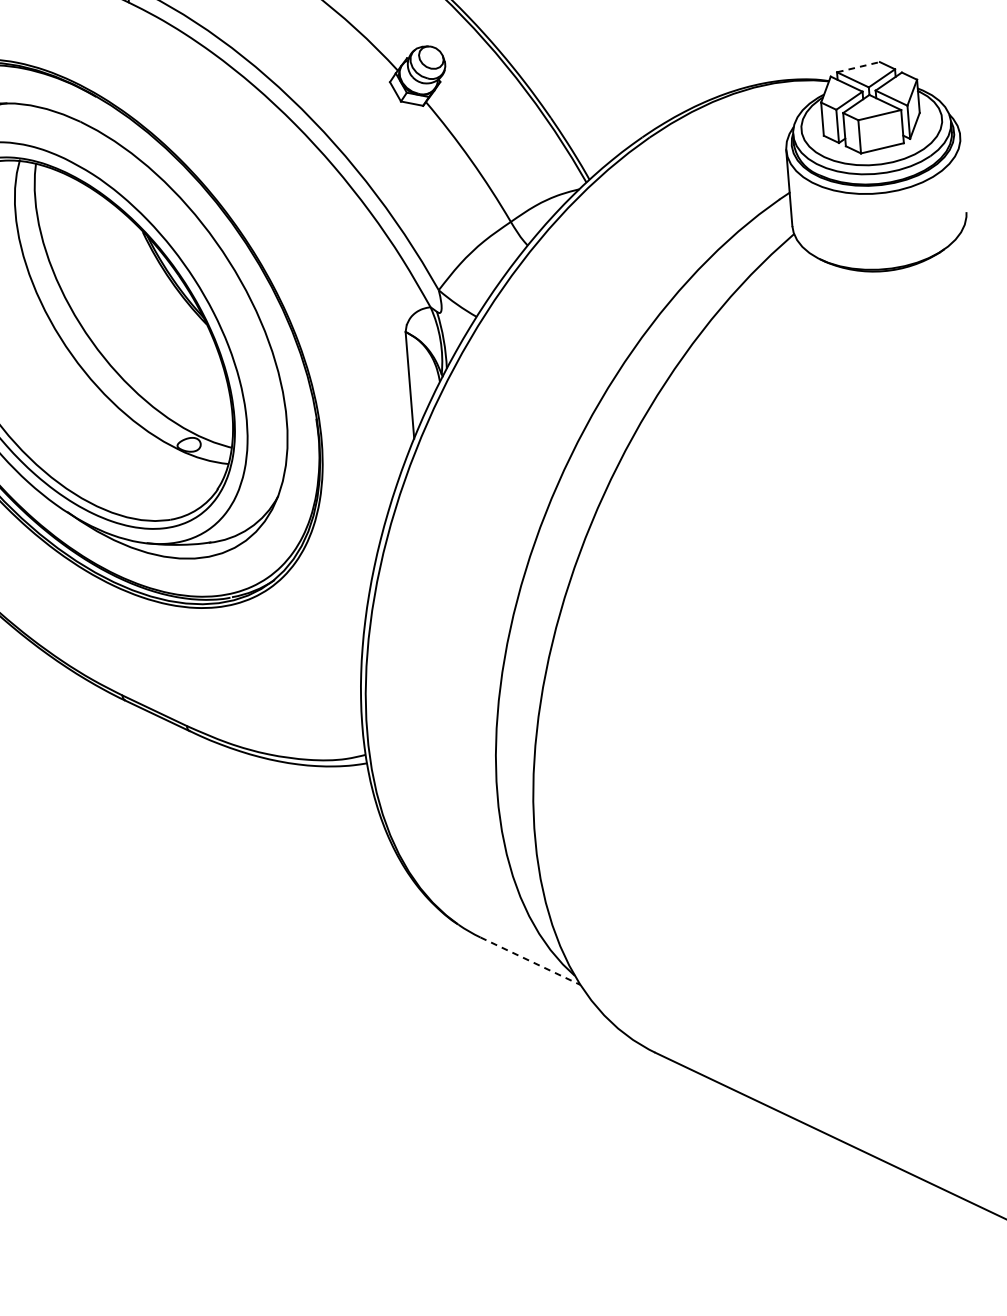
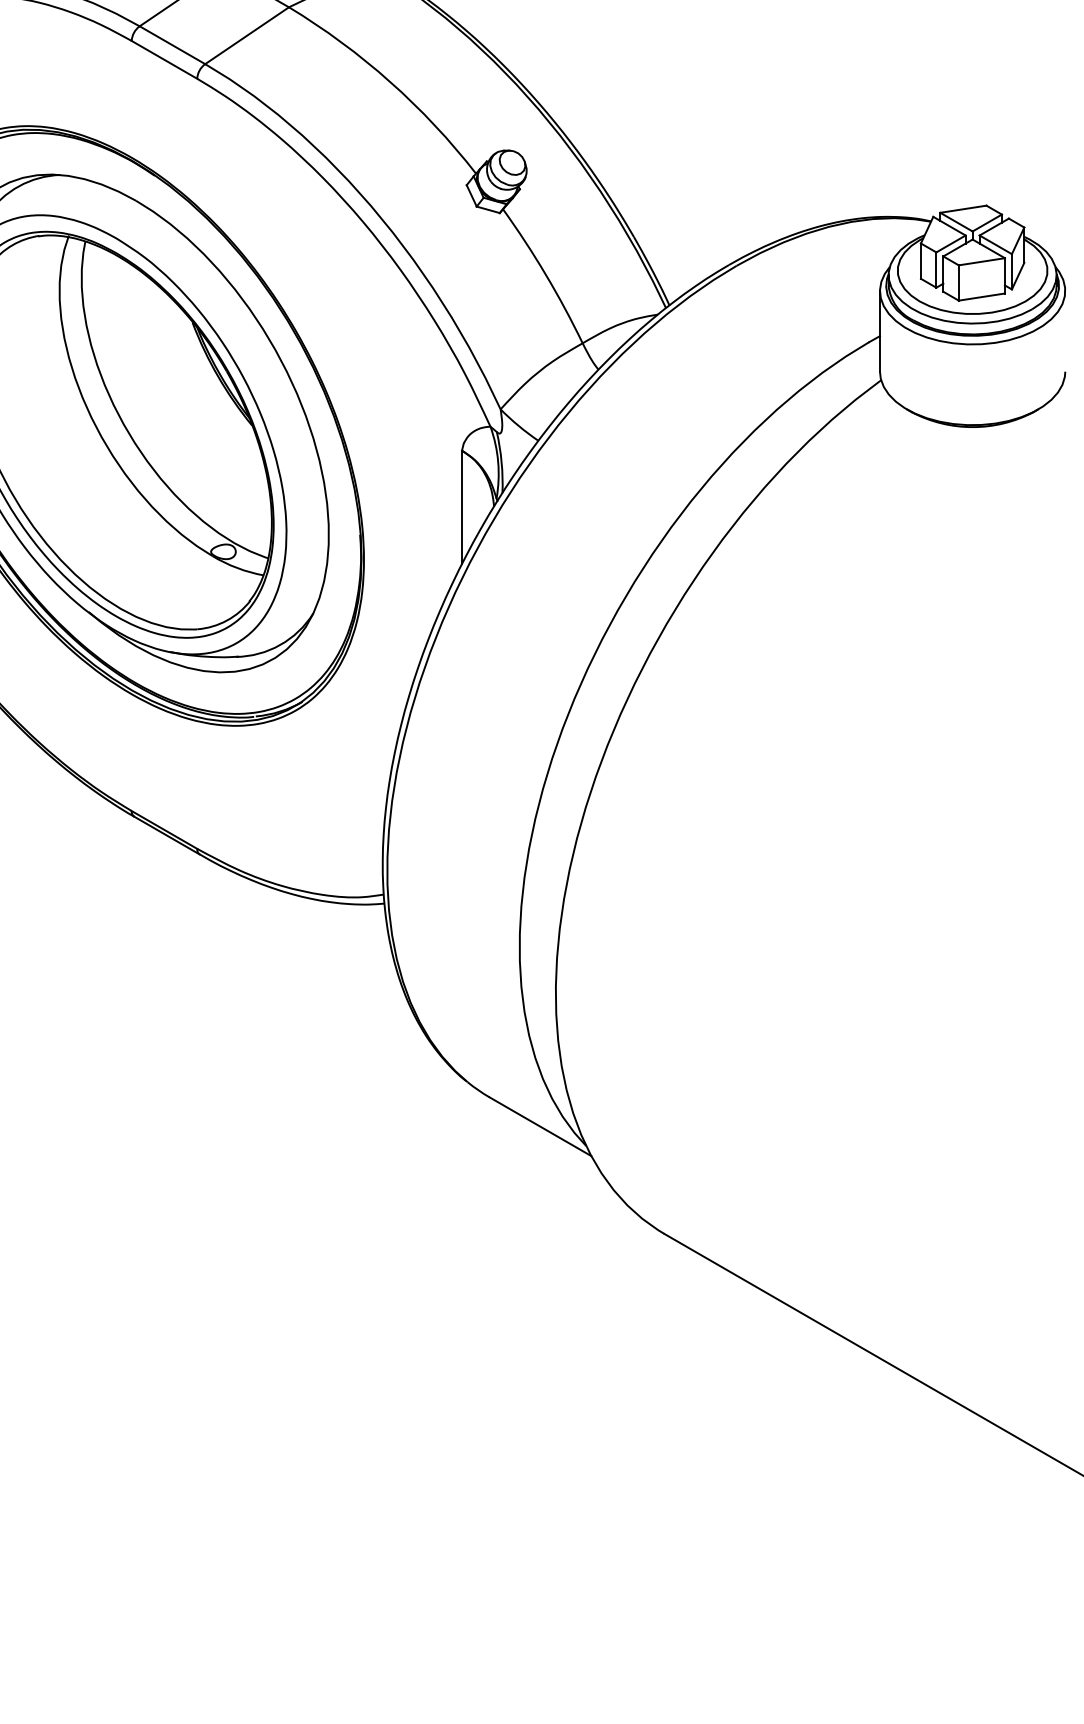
line: (858, 67) -> (963, 209), dashed -> solid
line: (530, 960) -> (540, 1126), dashed -> solid

